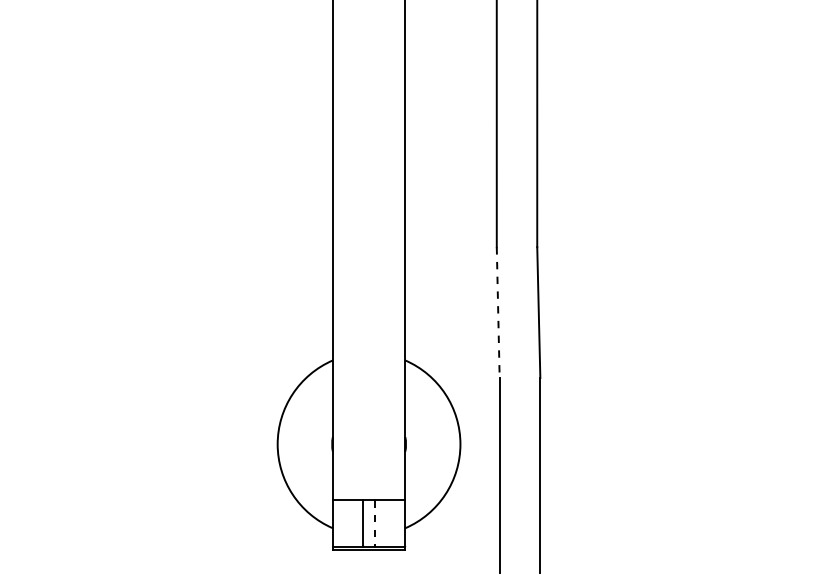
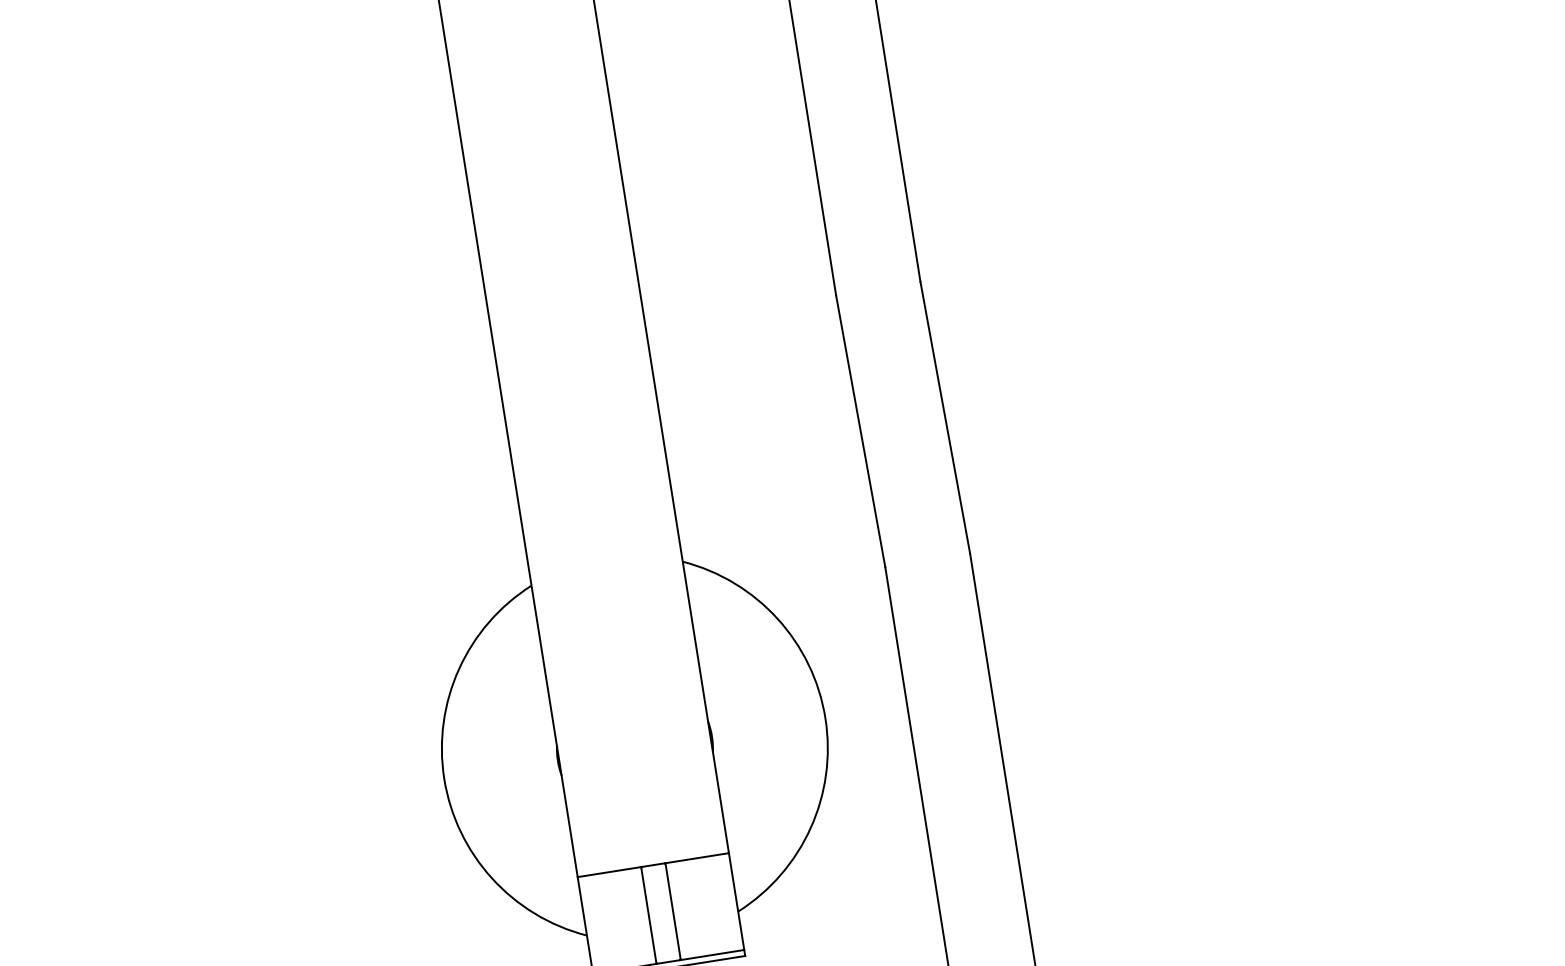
line: (498, 313) -> (861, 433), dashed -> solid
line: (374, 523) -> (672, 911), dashed -> solid

